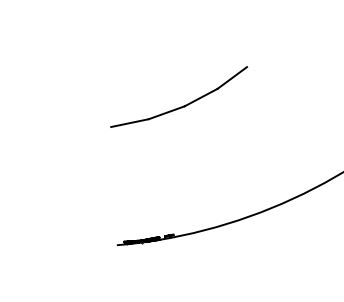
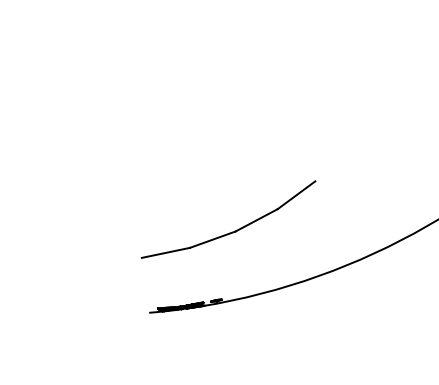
part: (183, 105) -> (234, 230), moved

